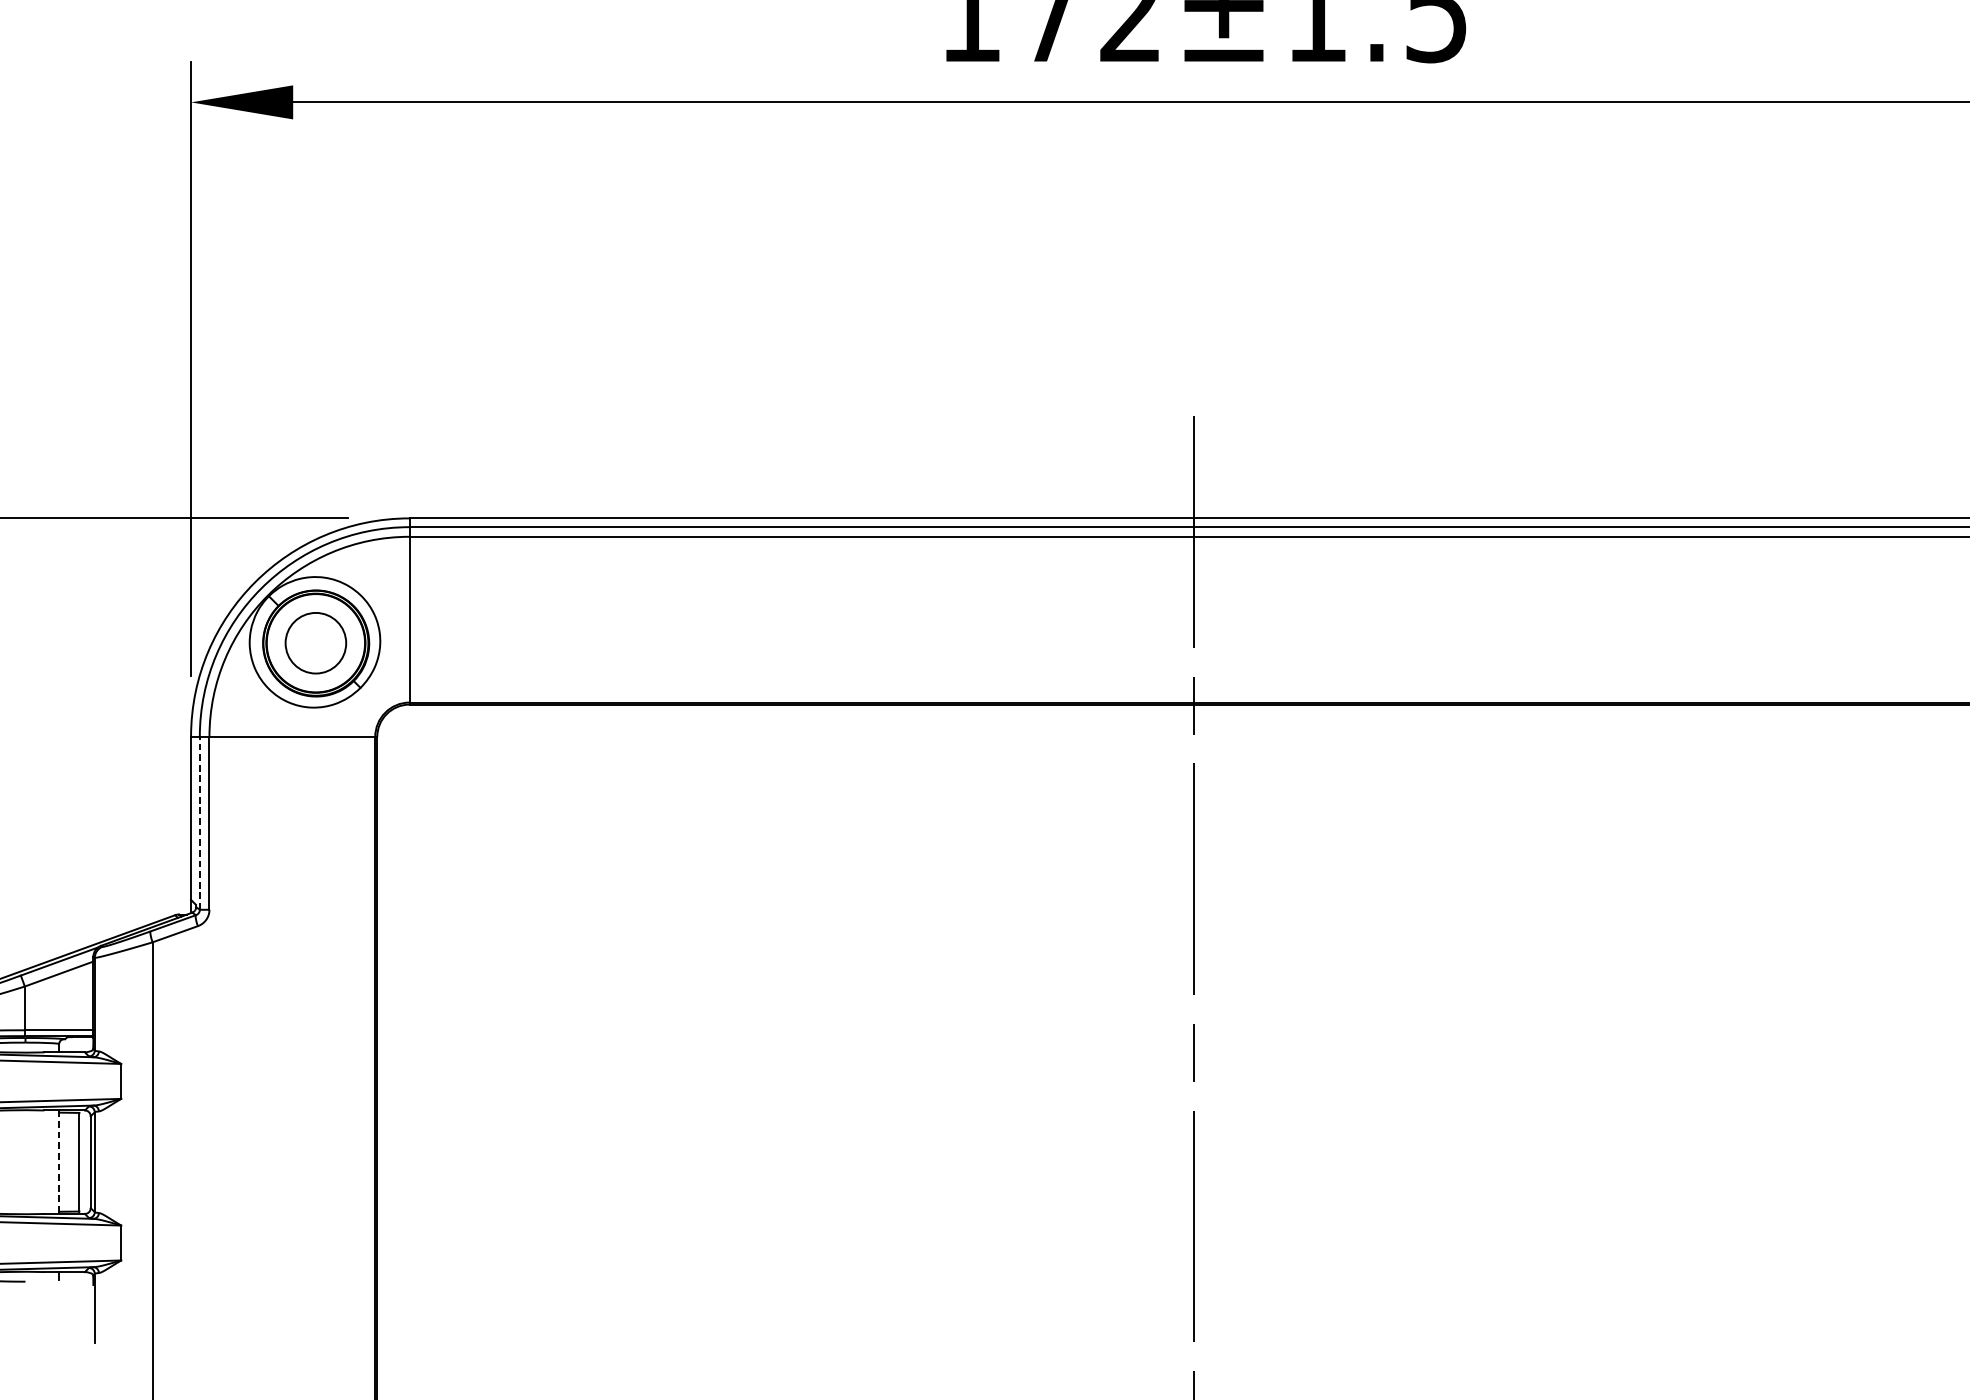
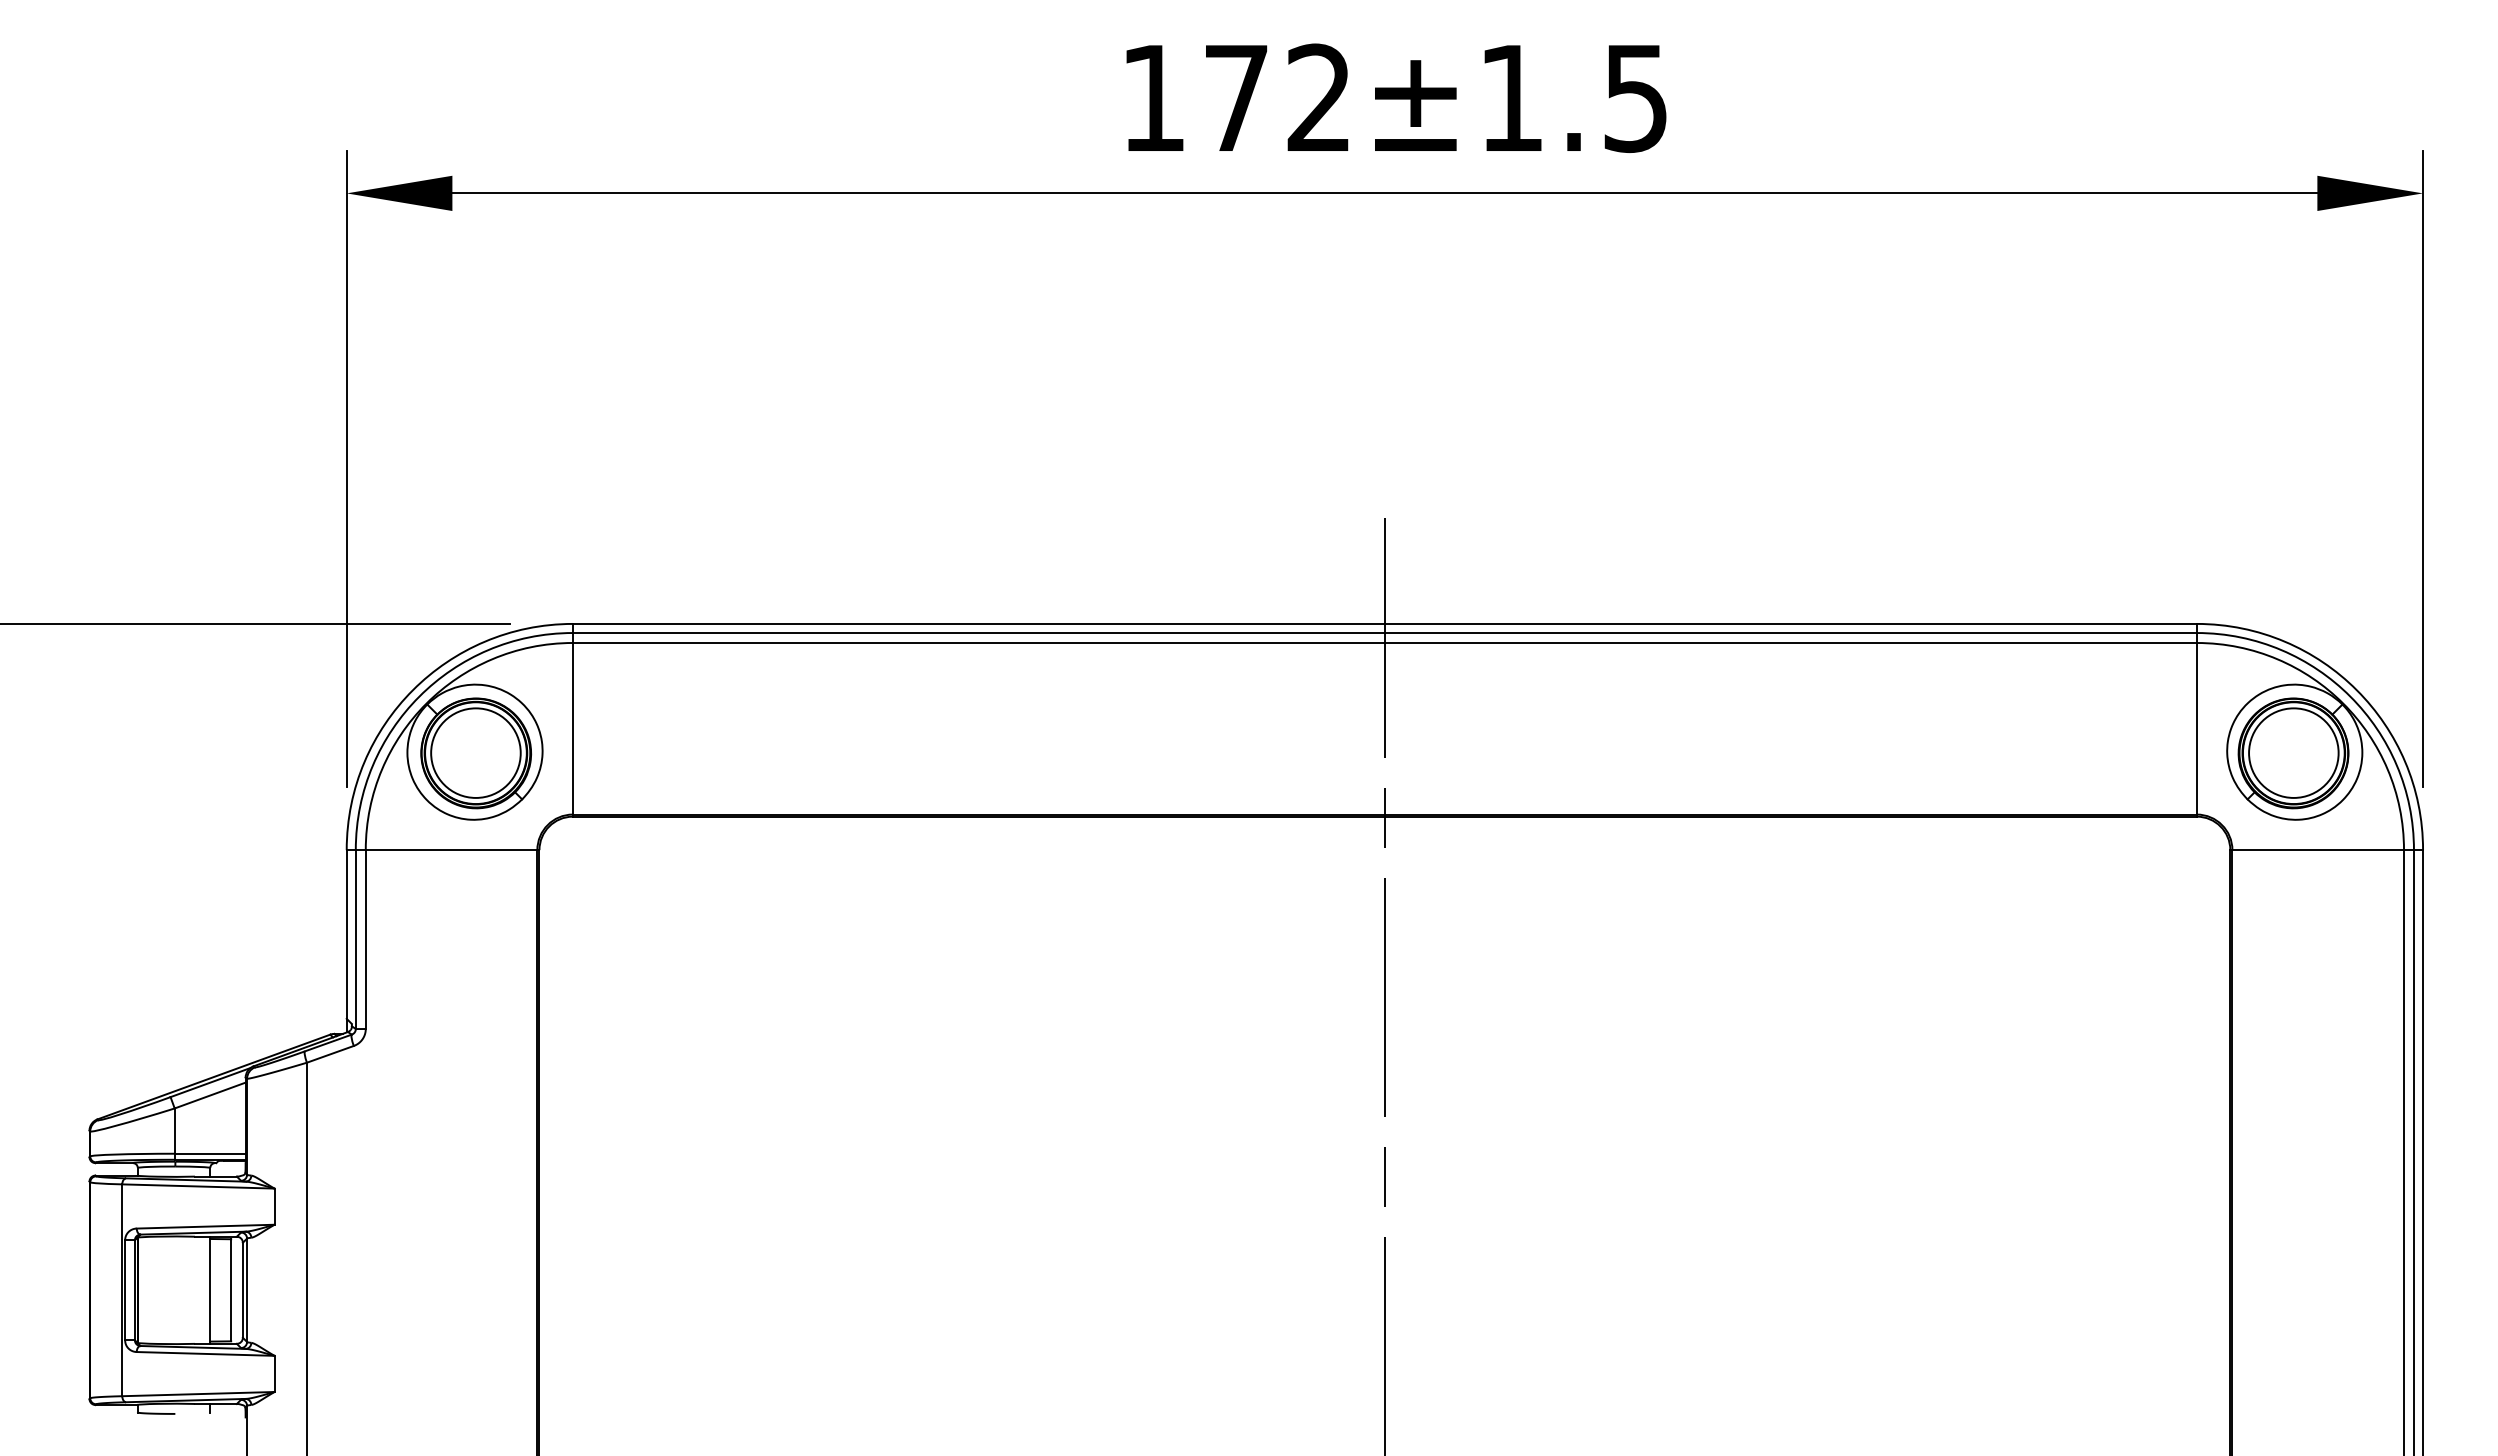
circle: (315, 642) -> (475, 752), size x1.43
line: (199, 823) -> (355, 939), dashed -> solid
line: (59, 1162) -> (210, 1290), dashed -> solid

